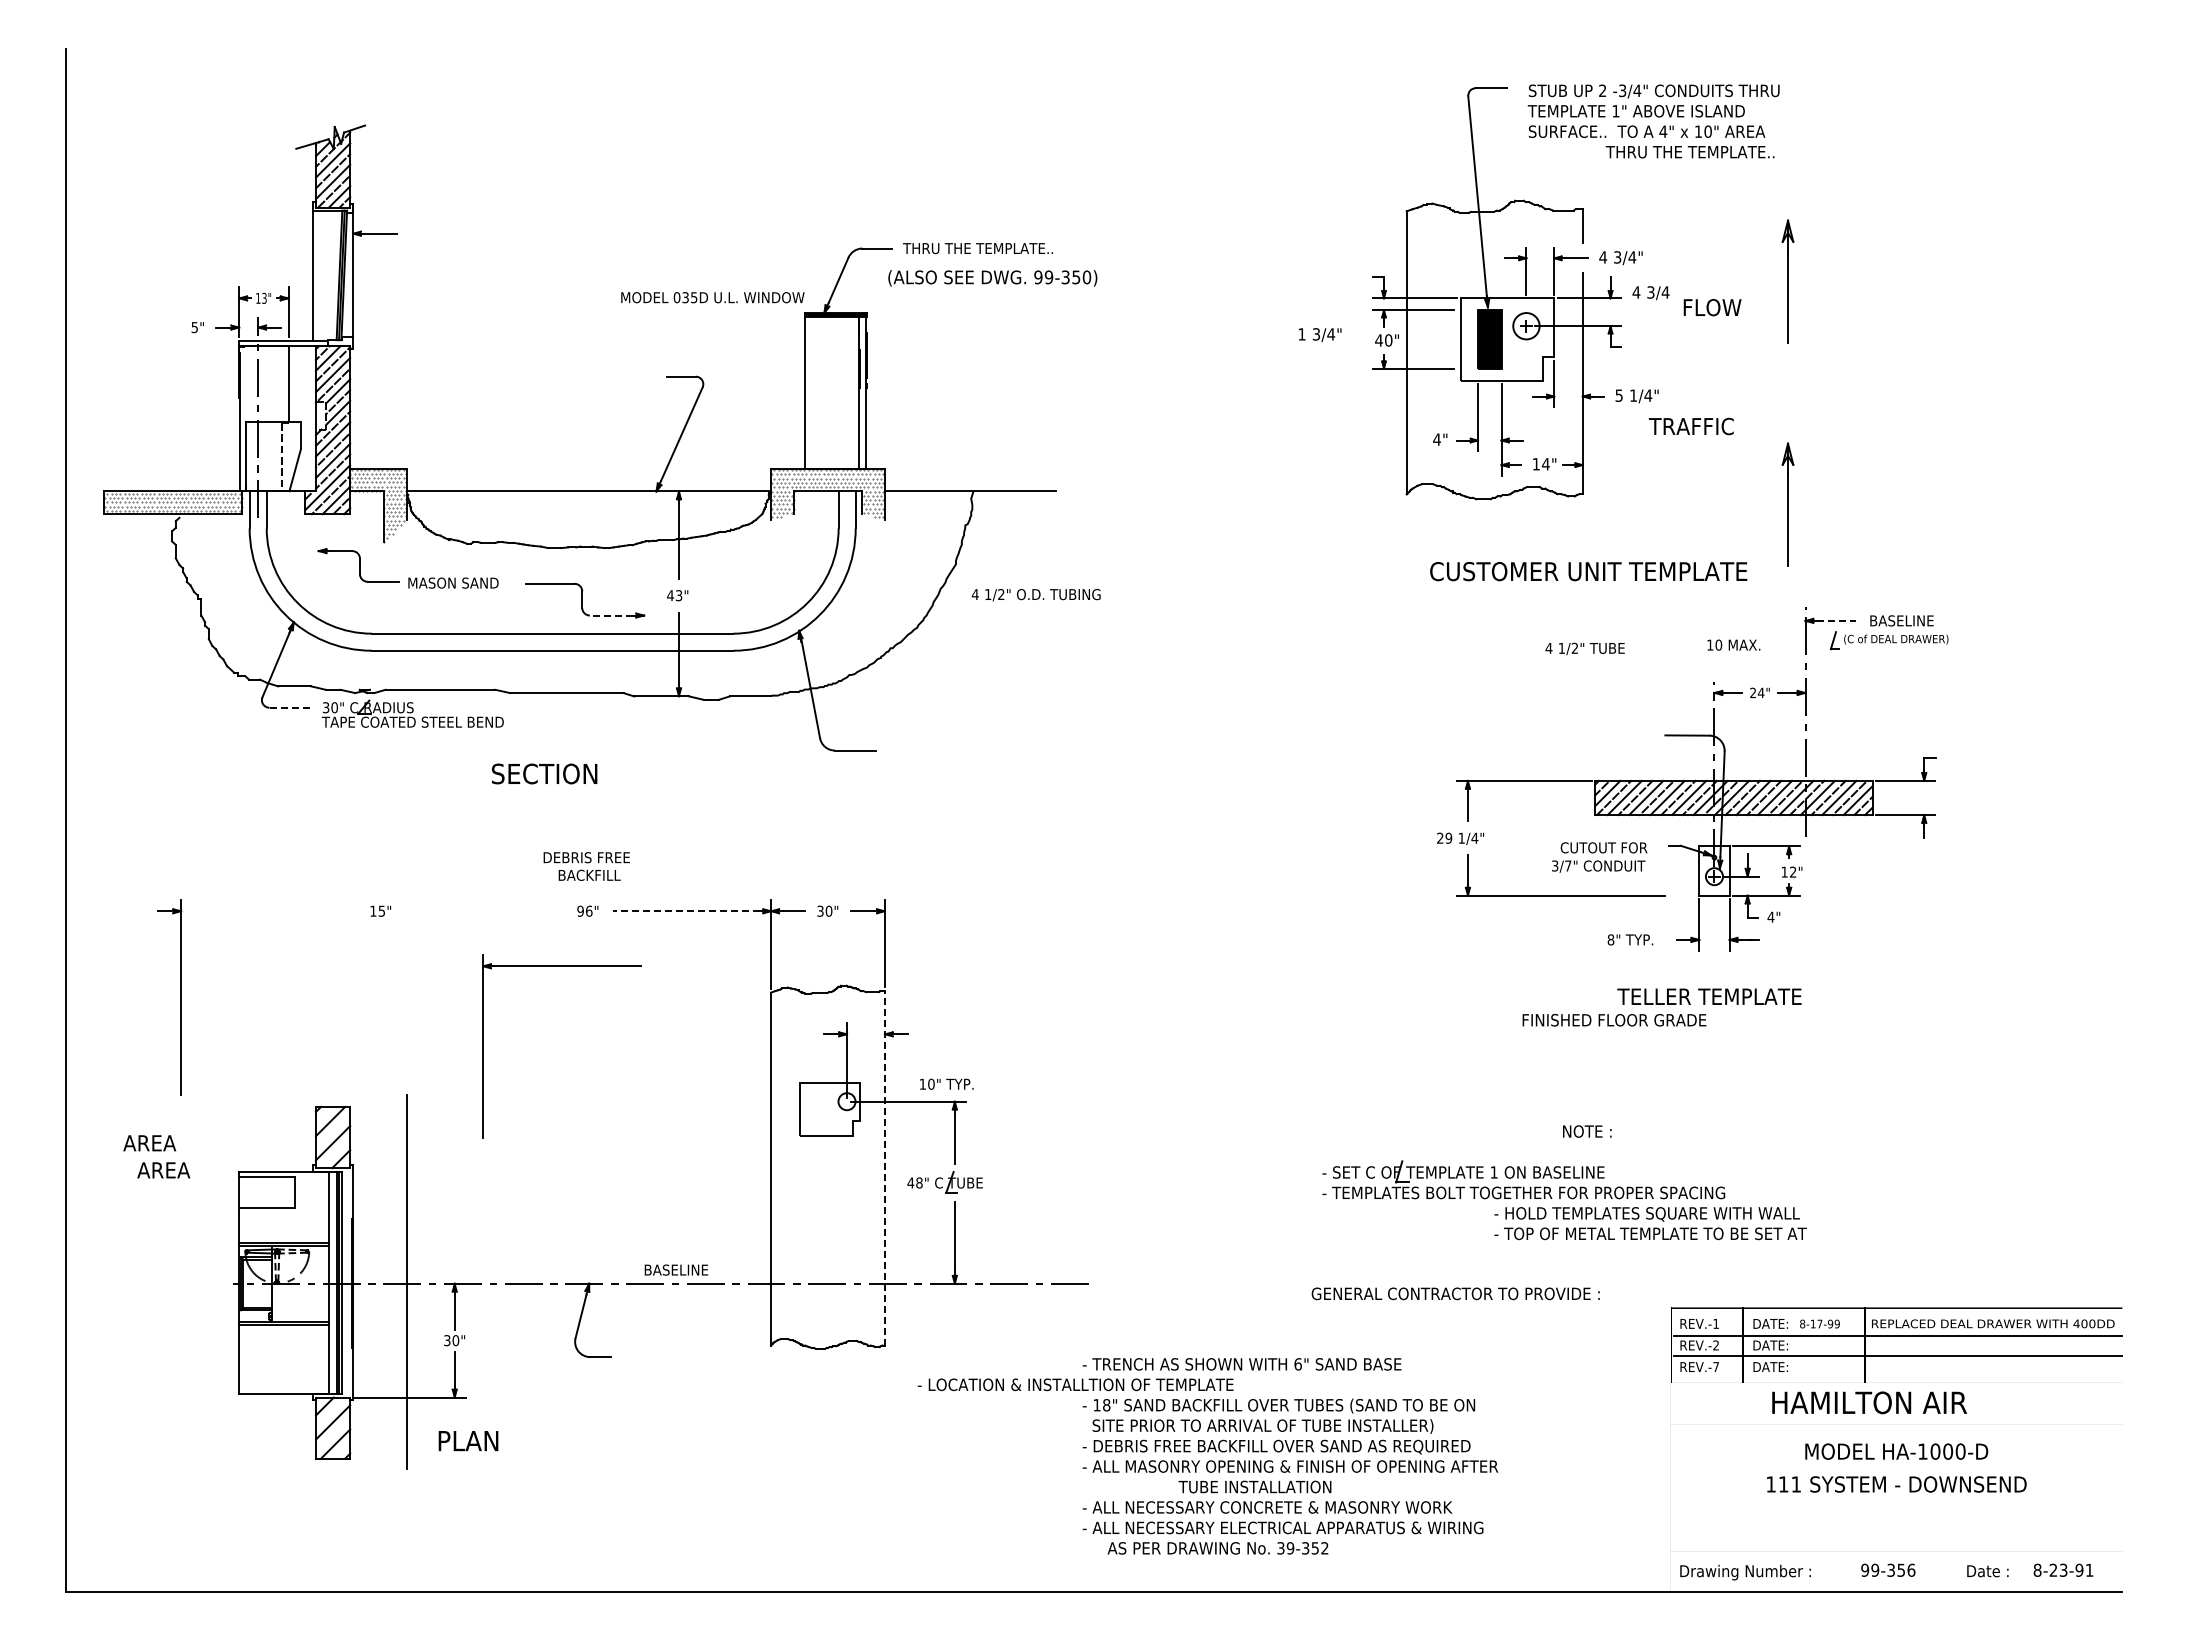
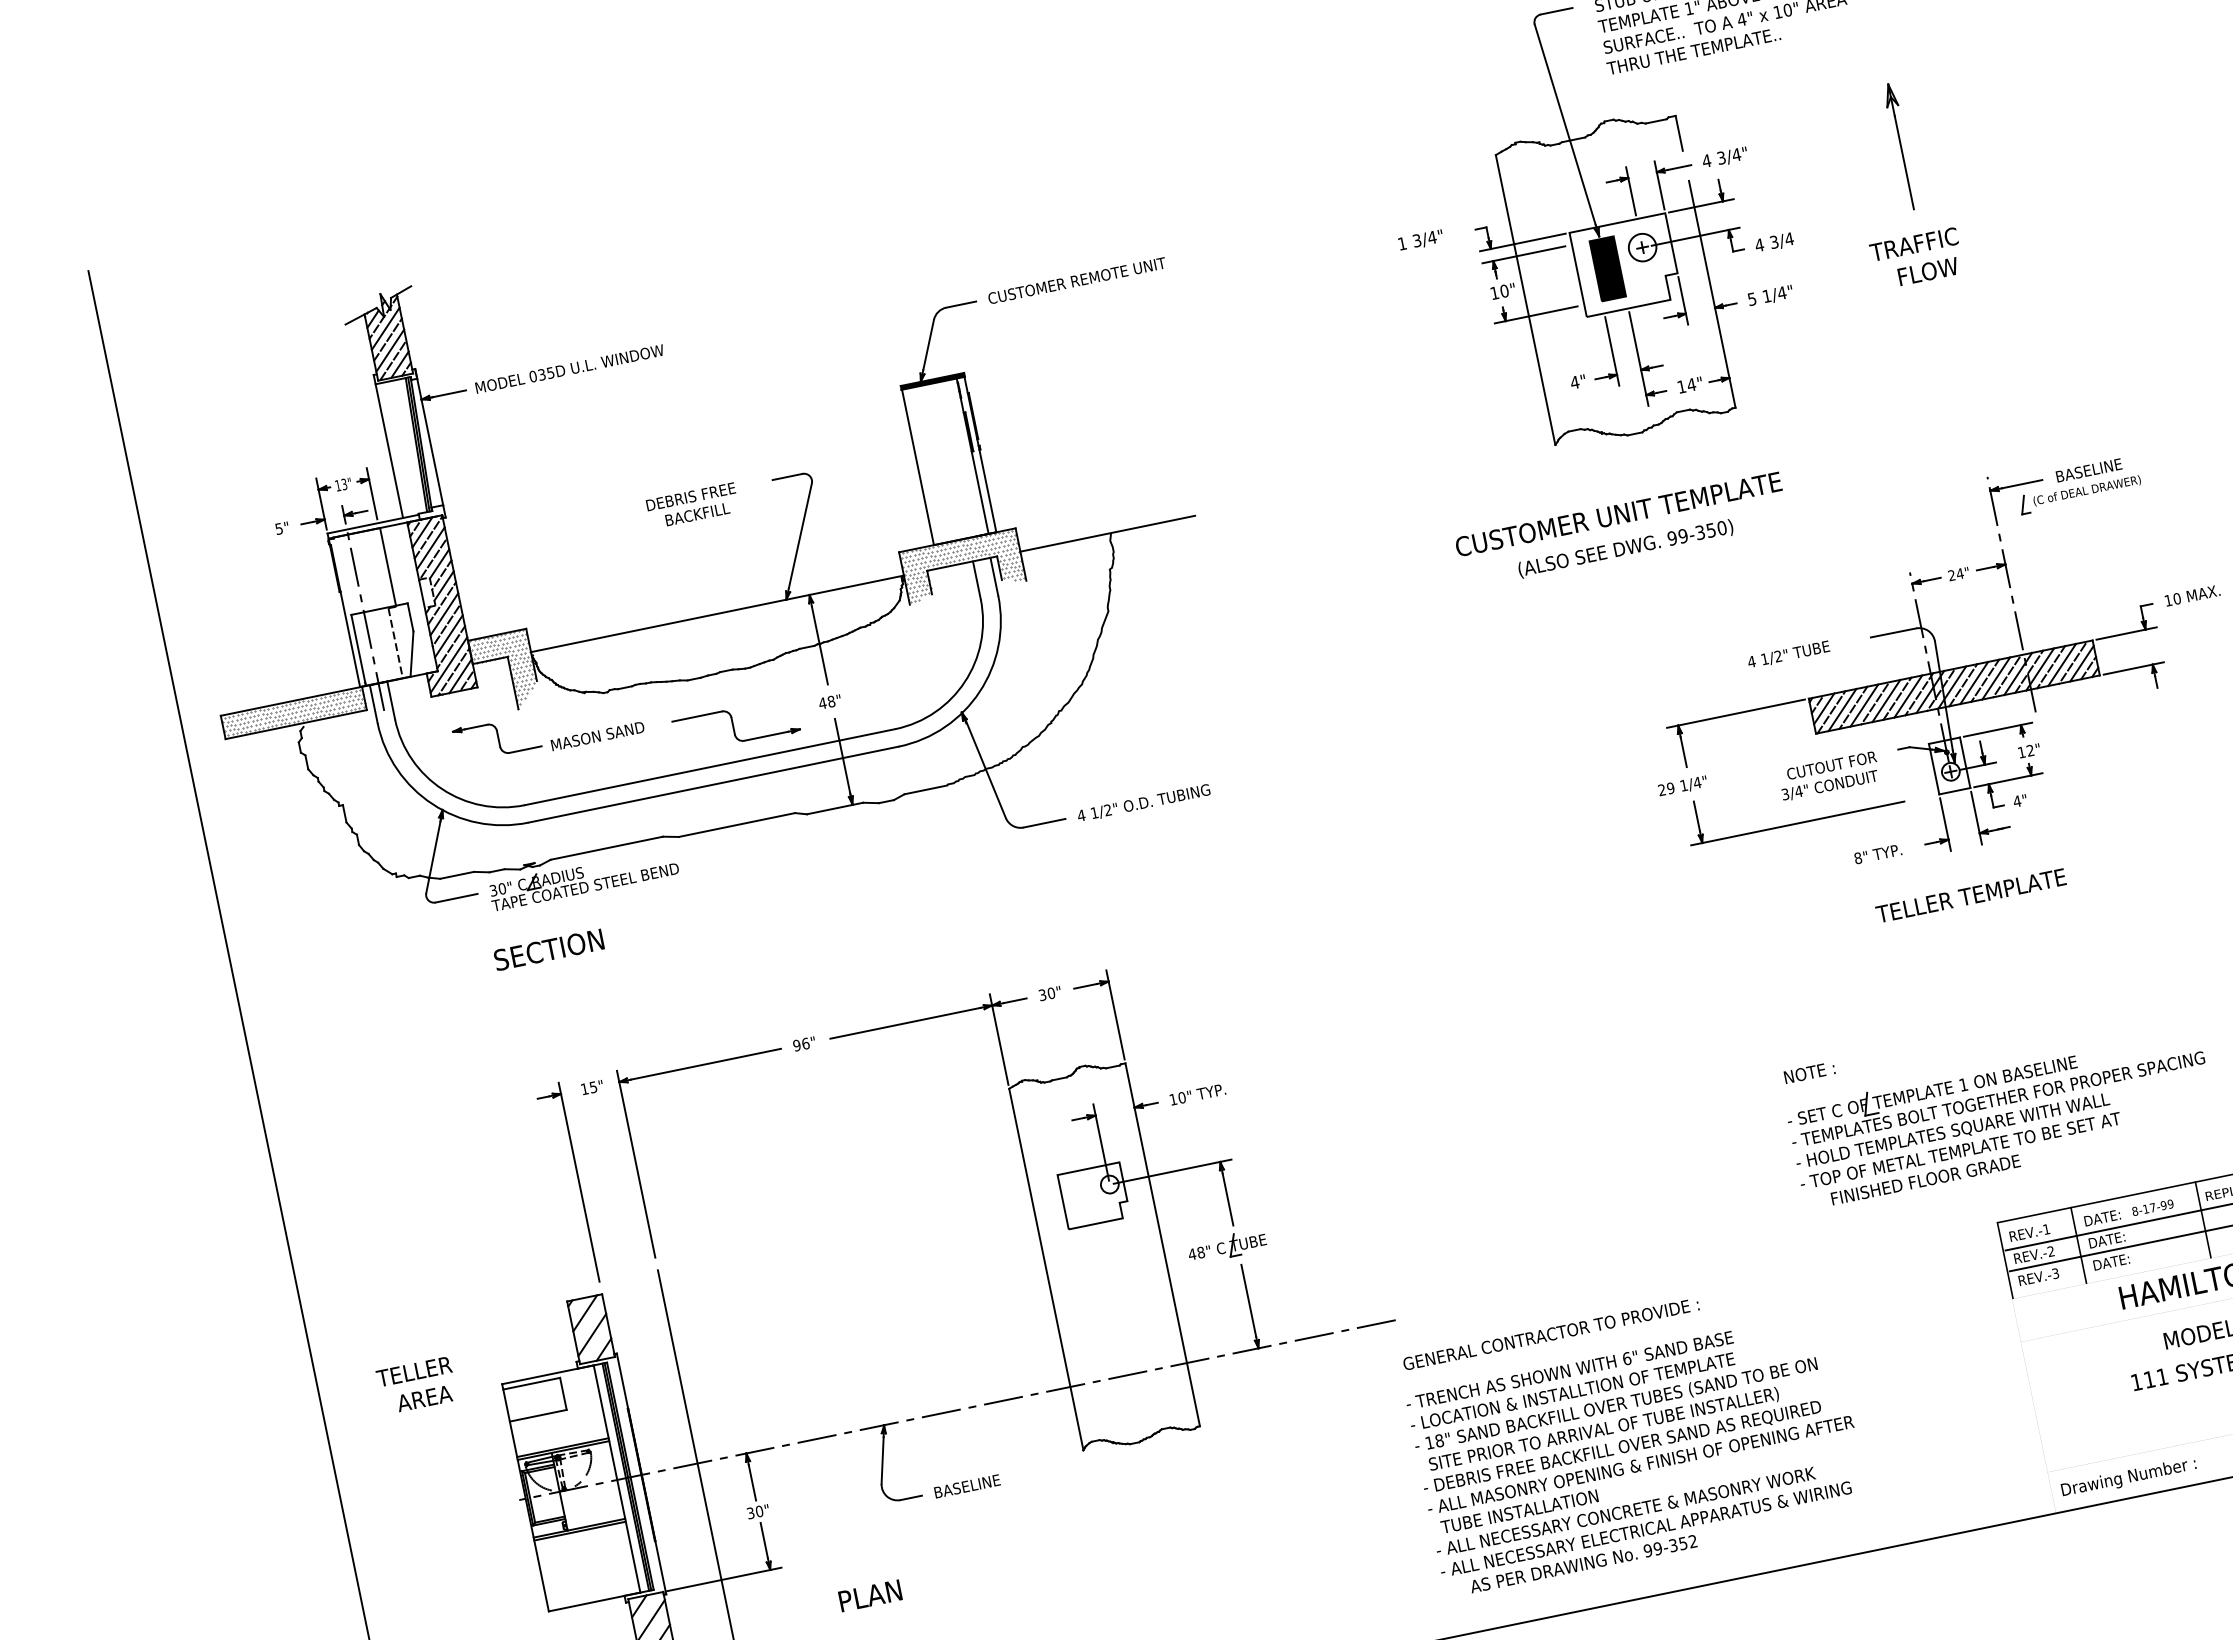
text: (1689, 152) -> (1693, 51), moved
text: (989, 248) -> (1076, 280), THRU THE TEMPLATE.. -> CUSTOMER REMOTE UNIT
text: (992, 278) -> (1625, 549), moved
text: (1650, 293) -> (1774, 243), moved
text: (712, 297) -> (569, 368), moved
text: (1712, 307) -> (1928, 271), moved
text: (1320, 334) -> (1421, 240), moved
text: (1378, 340) -> (1494, 293), 40" -> 10"
text: (1691, 426) -> (1914, 244), moved
part: (1787, 504) -> (1947, 375), removed
text: (1588, 571) -> (1618, 514), moved
text: (678, 595) -> (830, 701), 43" -> 48"
text: (1035, 595) -> (1143, 803), moved
line: (610, 615) -> (765, 736), dashed -> solid
line: (1836, 620) -> (2021, 483), dashed -> solid
text: (1733, 644) -> (2192, 595), moved
text: (1584, 648) -> (1788, 654), moved
line: (290, 707) -> (457, 897), dashed -> solid
text: (544, 773) -> (548, 949), moved
text: (1567, 865) -> (1798, 791), 3/7" -> 3/4"
text: (586, 866) -> (692, 505), moved
line: (686, 911) -> (905, 1023), dashed -> solid
part: (180, 997) -> (578, 1182), moved
text: (1614, 1020) -> (1925, 1180), moved
part: (483, 1046) -> (636, 1164), moved
text: (946, 1083) -> (1197, 1093), moved
text: (1587, 1131) -> (1809, 1072), moved
text: (159, 1143) -> (414, 1371), AREA -> TELLER
line: (884, 1167) -> (1162, 1244), dashed -> solid
part: (1523, 1179) -> (1995, 1085), moved
text: (676, 1269) -> (967, 1485), moved
text: (1455, 1293) -> (1550, 1333), moved
text: (1715, 1367) -> (2055, 1274), REV.-7 -> REV.-3
text: (1075, 1384) -> (1572, 1391), moved
text: (468, 1441) -> (870, 1596), moved
text: (1254, 1486) -> (1518, 1511), moved
text: (1280, 1548) -> (1647, 1550), 39-352 -> 99-352

